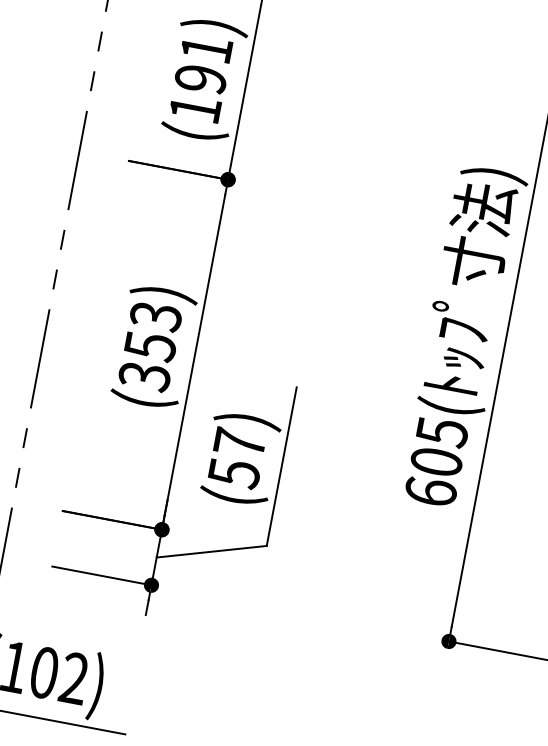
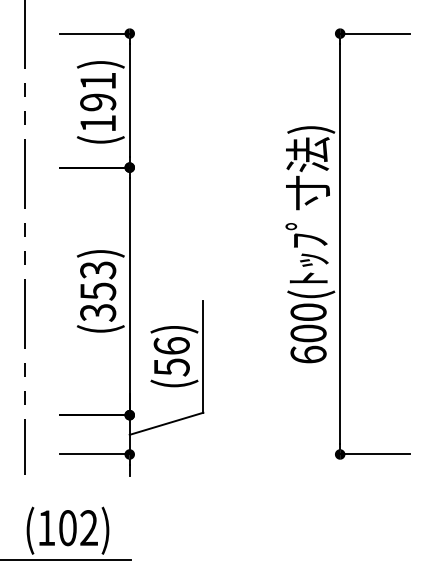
text: (442, 432) -> (308, 312), 605( -> 600(
text: (239, 442) -> (171, 345), (57) -> (56)

